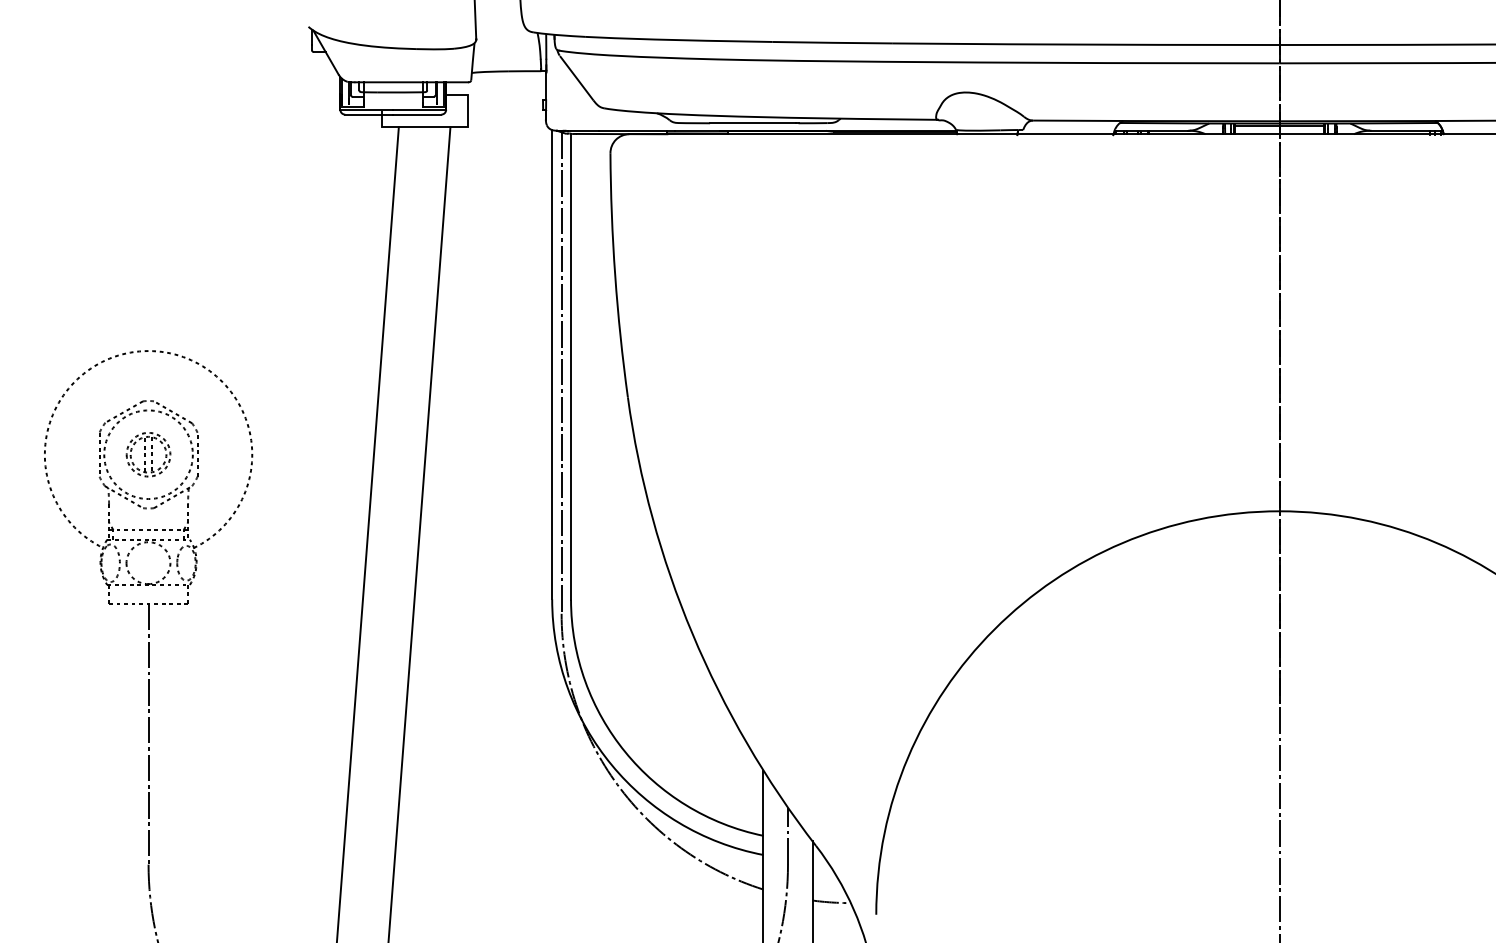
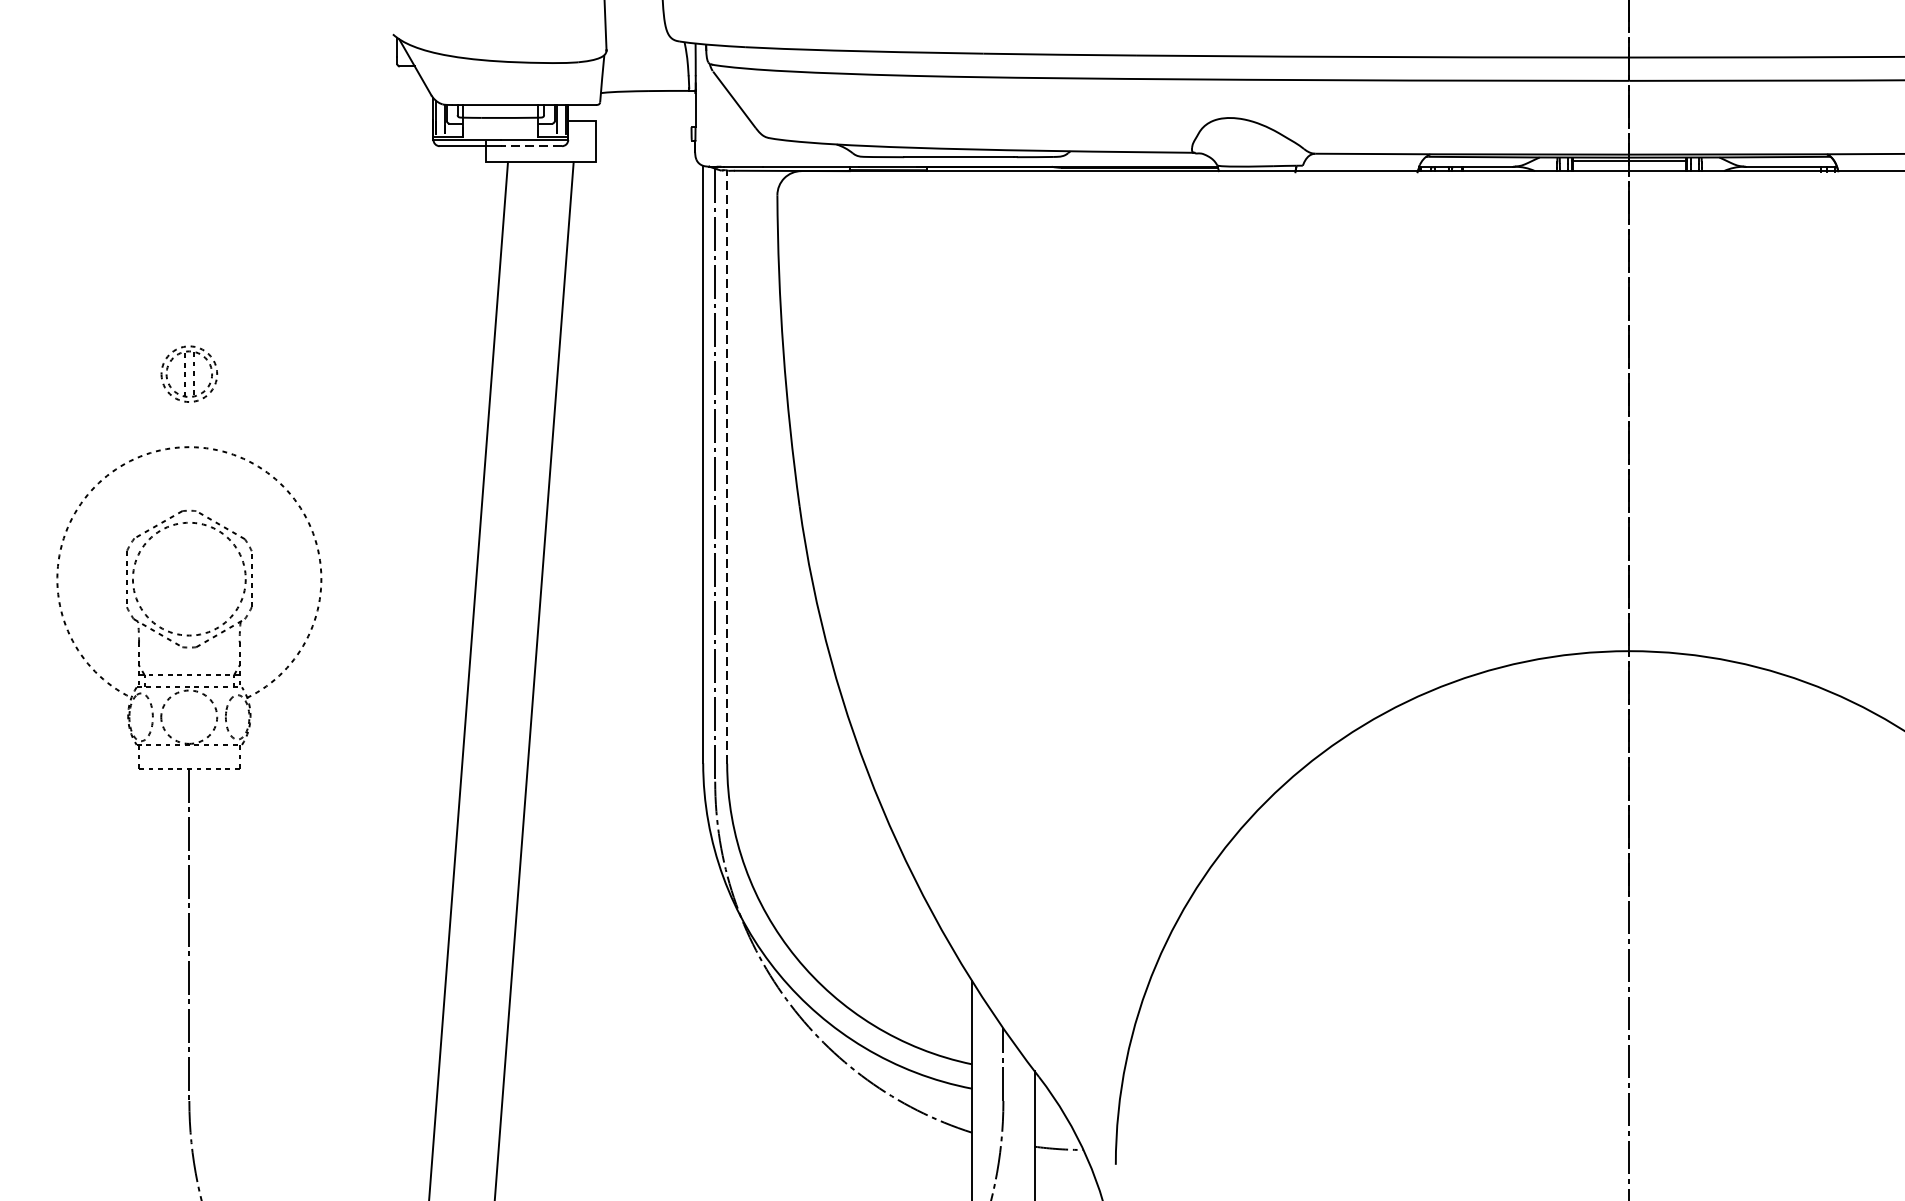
line: (416, 114) -> (530, 146), solid -> dashed
line: (571, 366) -> (727, 466), solid -> dashed
part: (148, 454) -> (189, 373), moved

